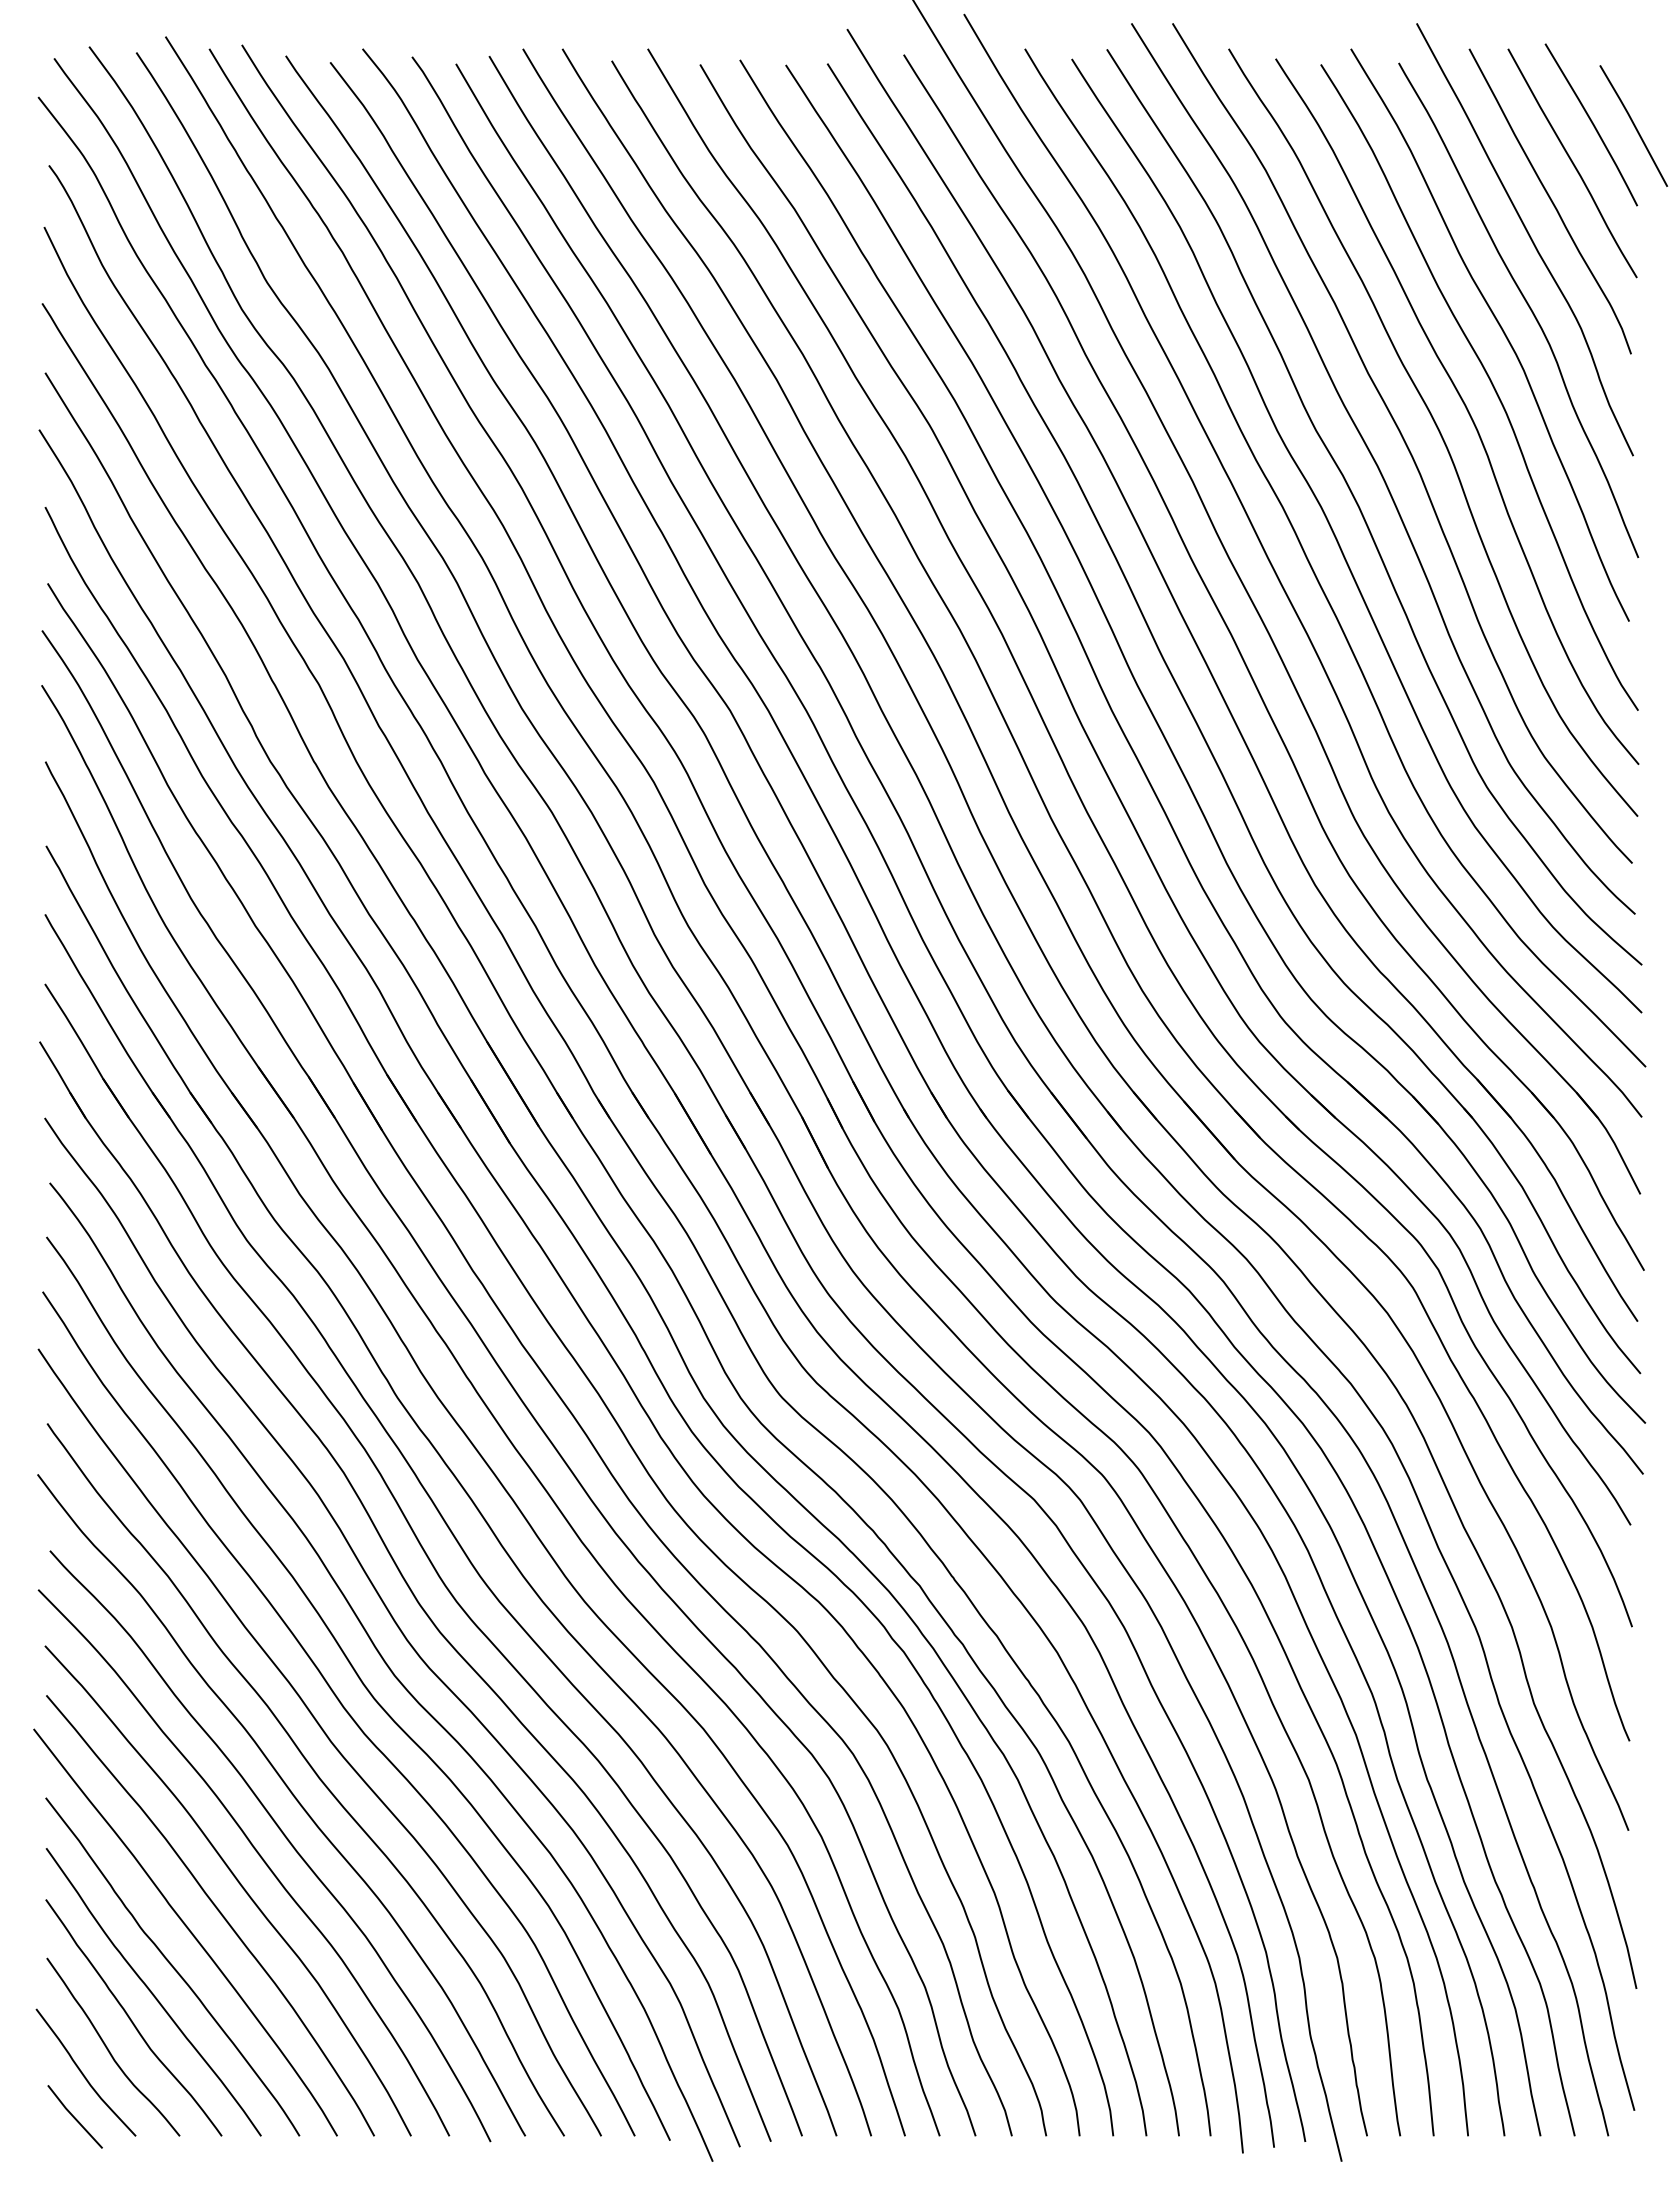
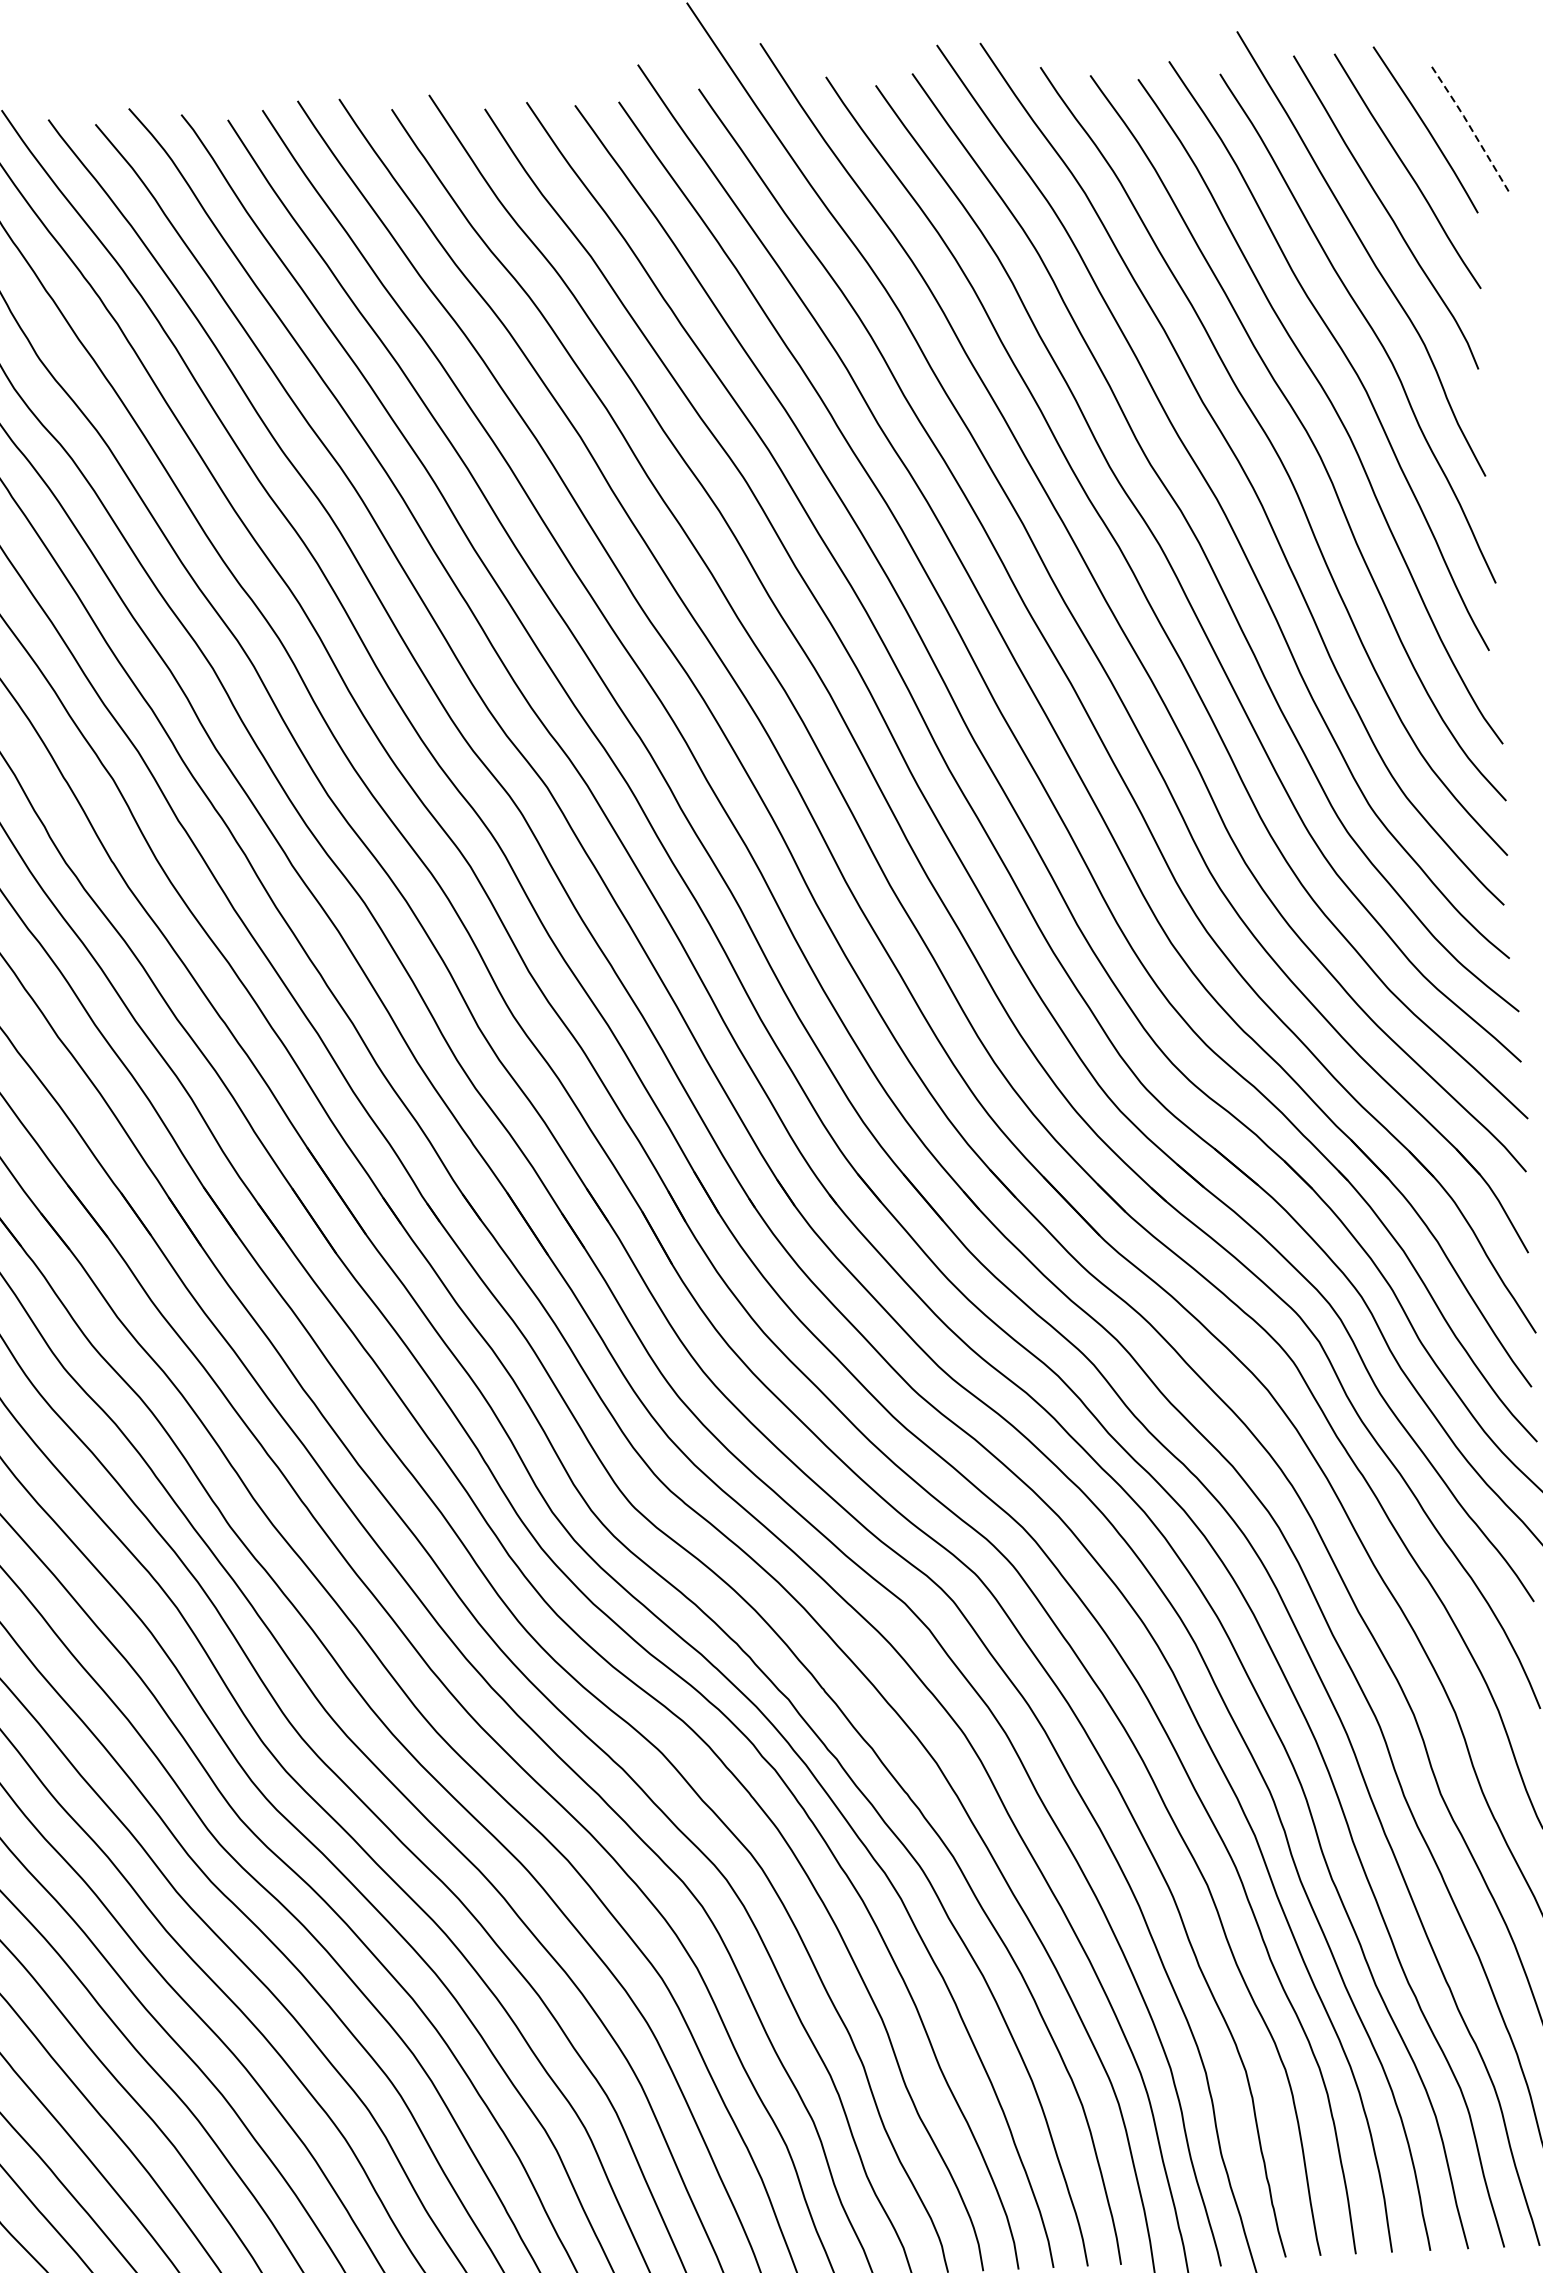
line: (1634, 124) -> (1471, 127), solid -> dashed

